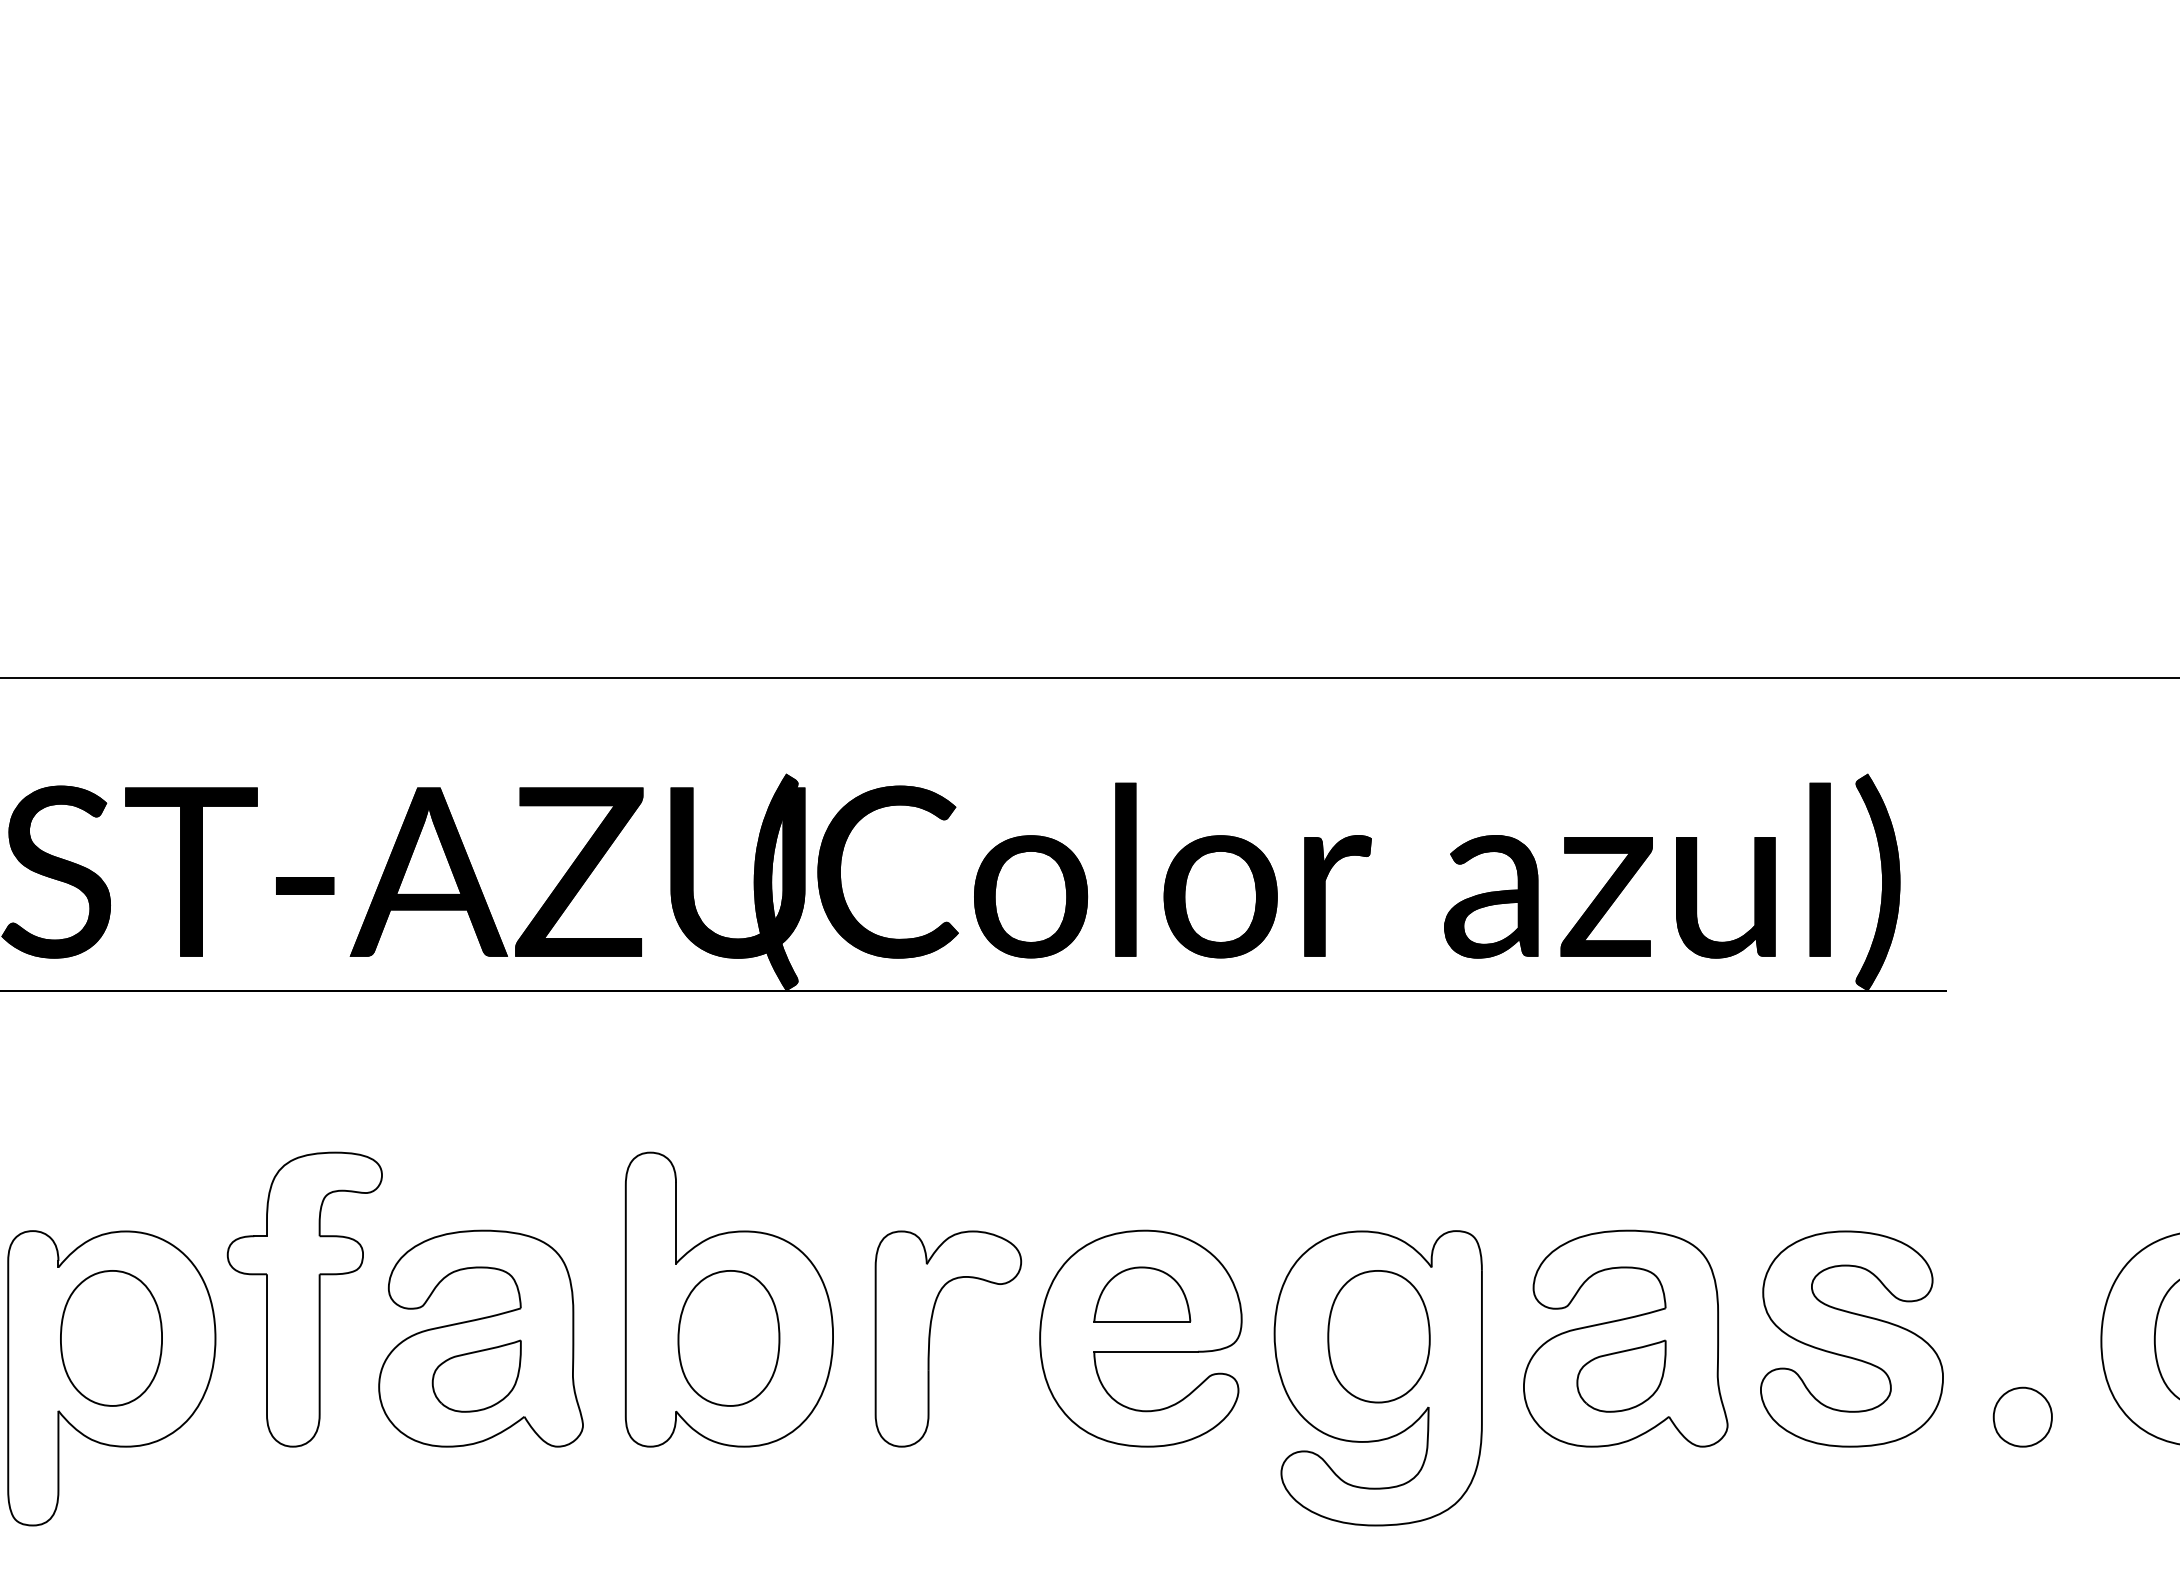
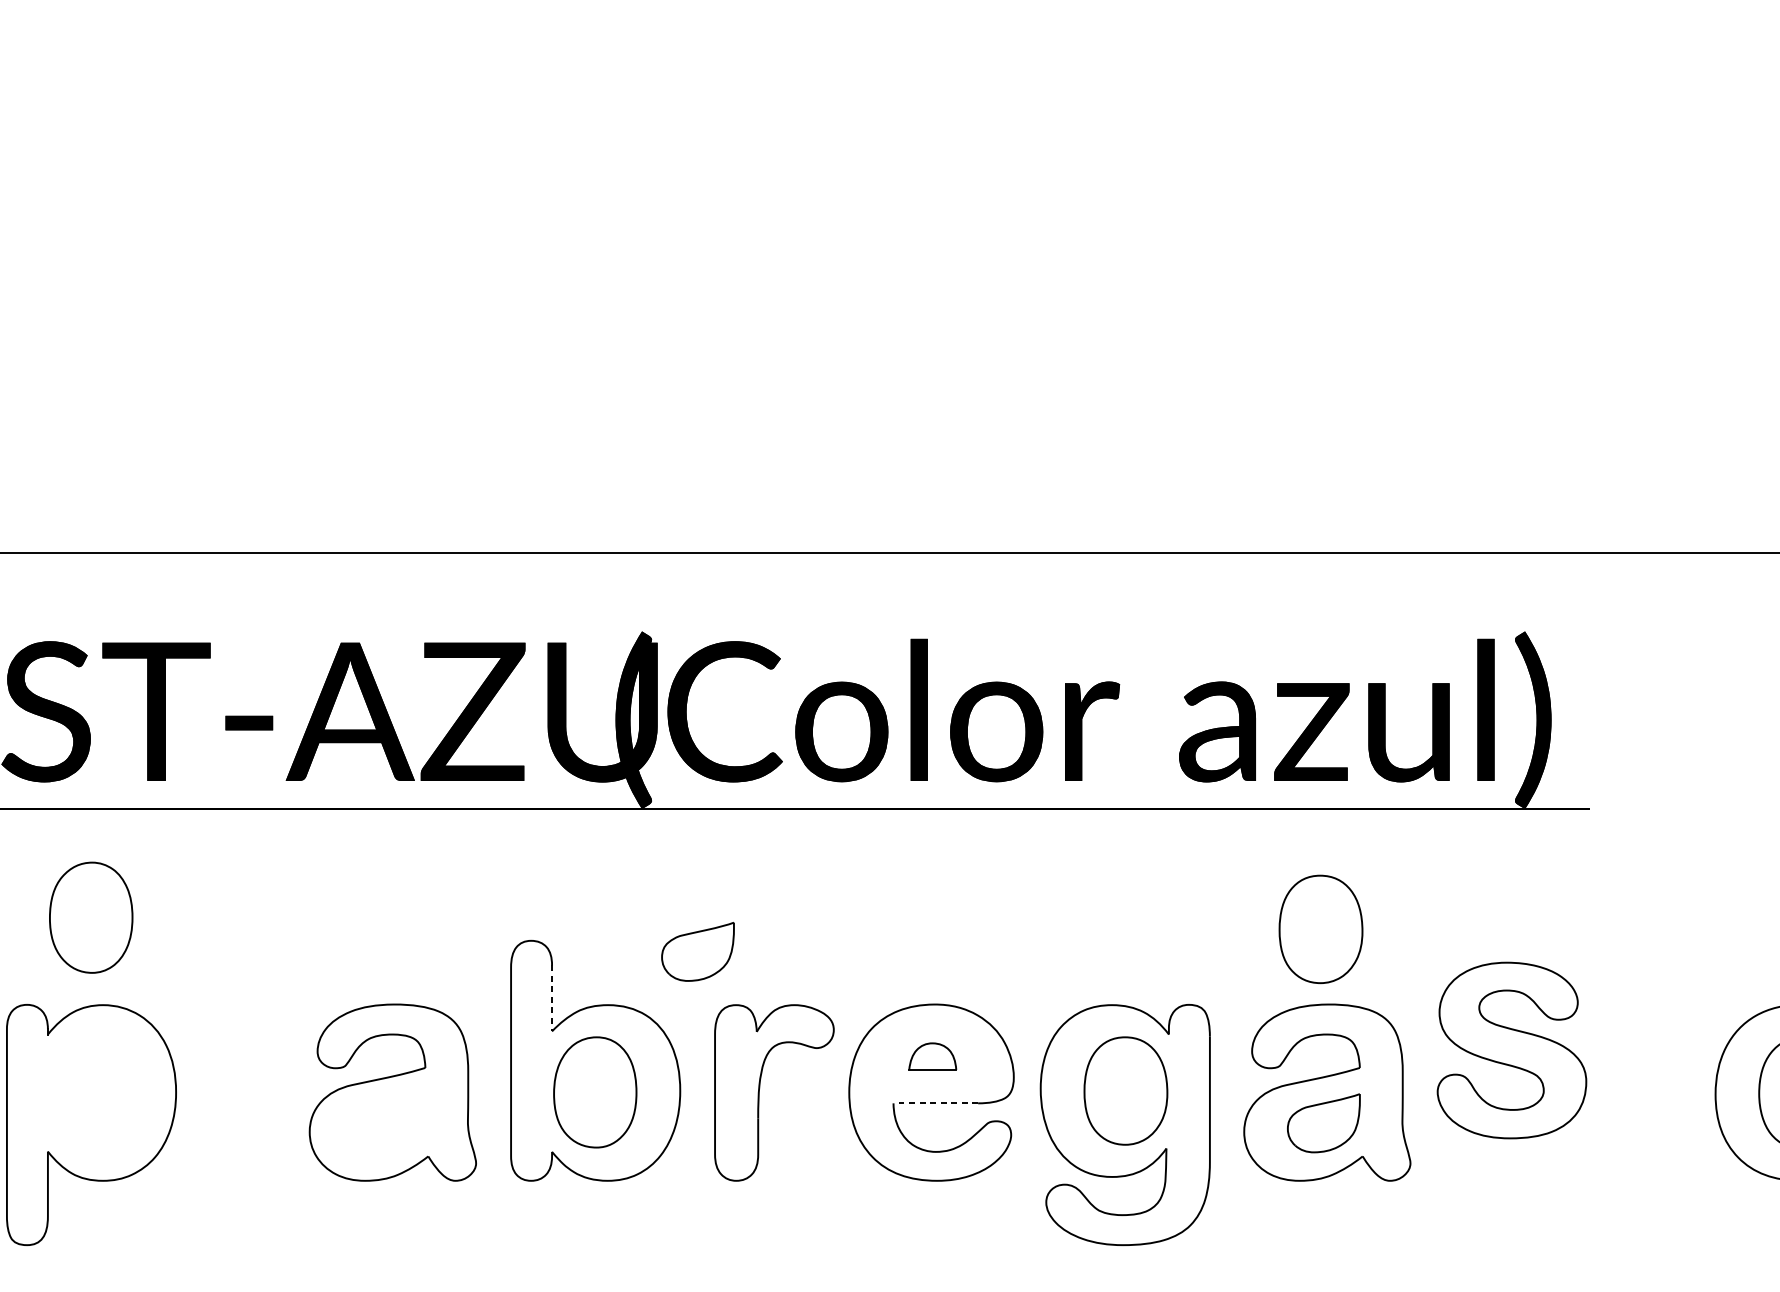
part: (1617, 1138) -> (1320, 929), added
line: (676, 1223) -> (552, 998), solid -> dashed
part: (1142, 1294) -> (932, 1056), size x0.6
part: (304, 1299) -> (248, 1060), removed
part: (111, 1338) -> (91, 917), moved
part: (1851, 1338) -> (1511, 1050), moved
line: (1146, 1351) -> (936, 1103), solid -> dashed
part: (476, 1375) -> (697, 951), moved
part: (2022, 1416) -> (1651, 1156), removed

